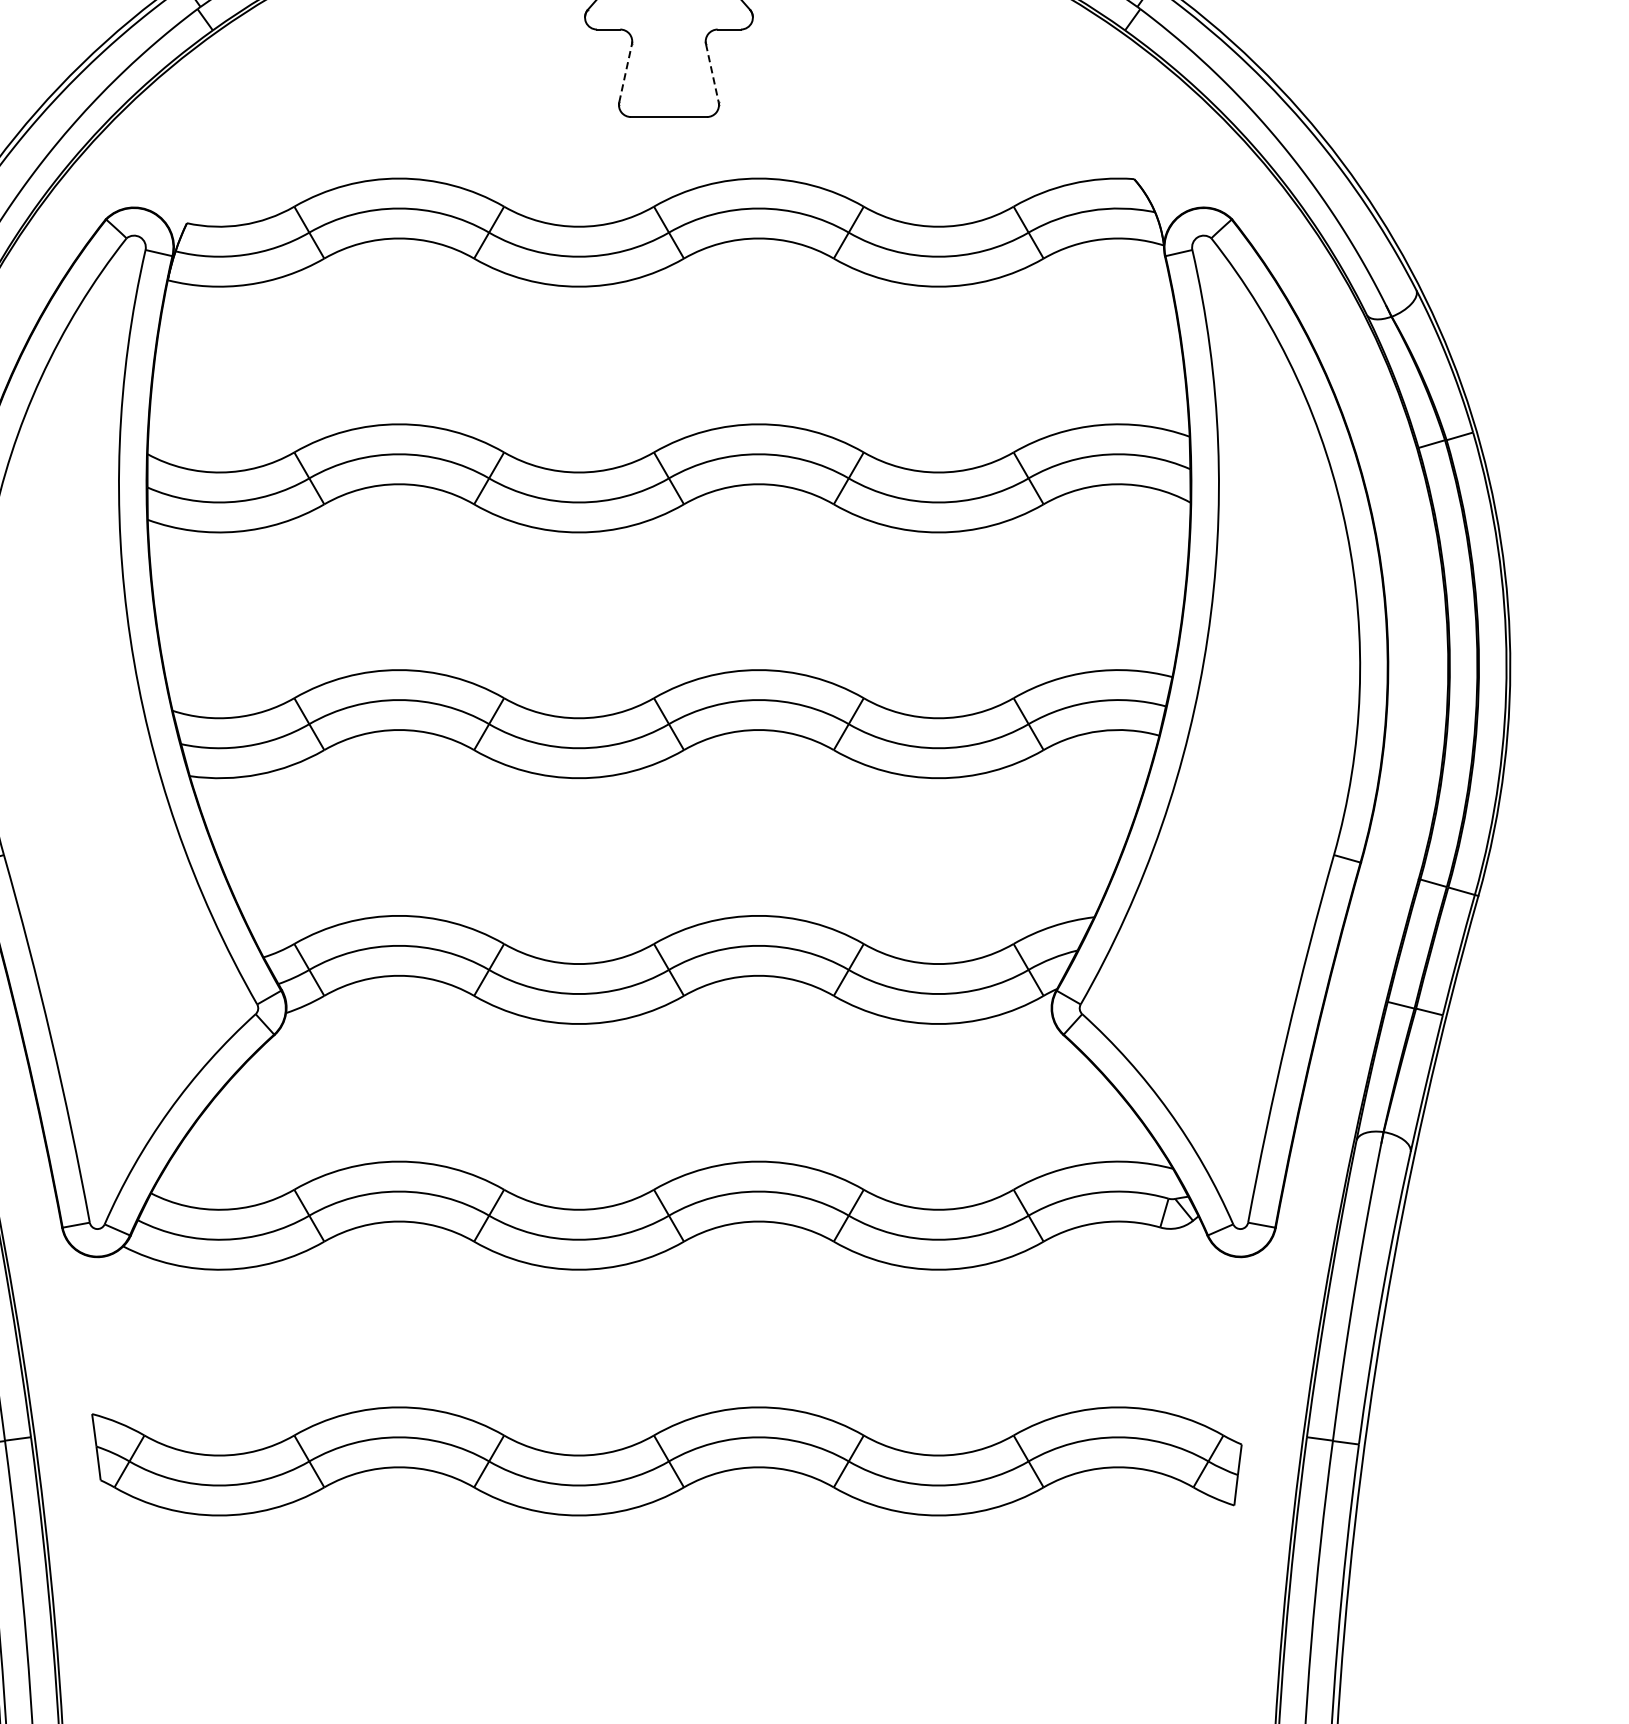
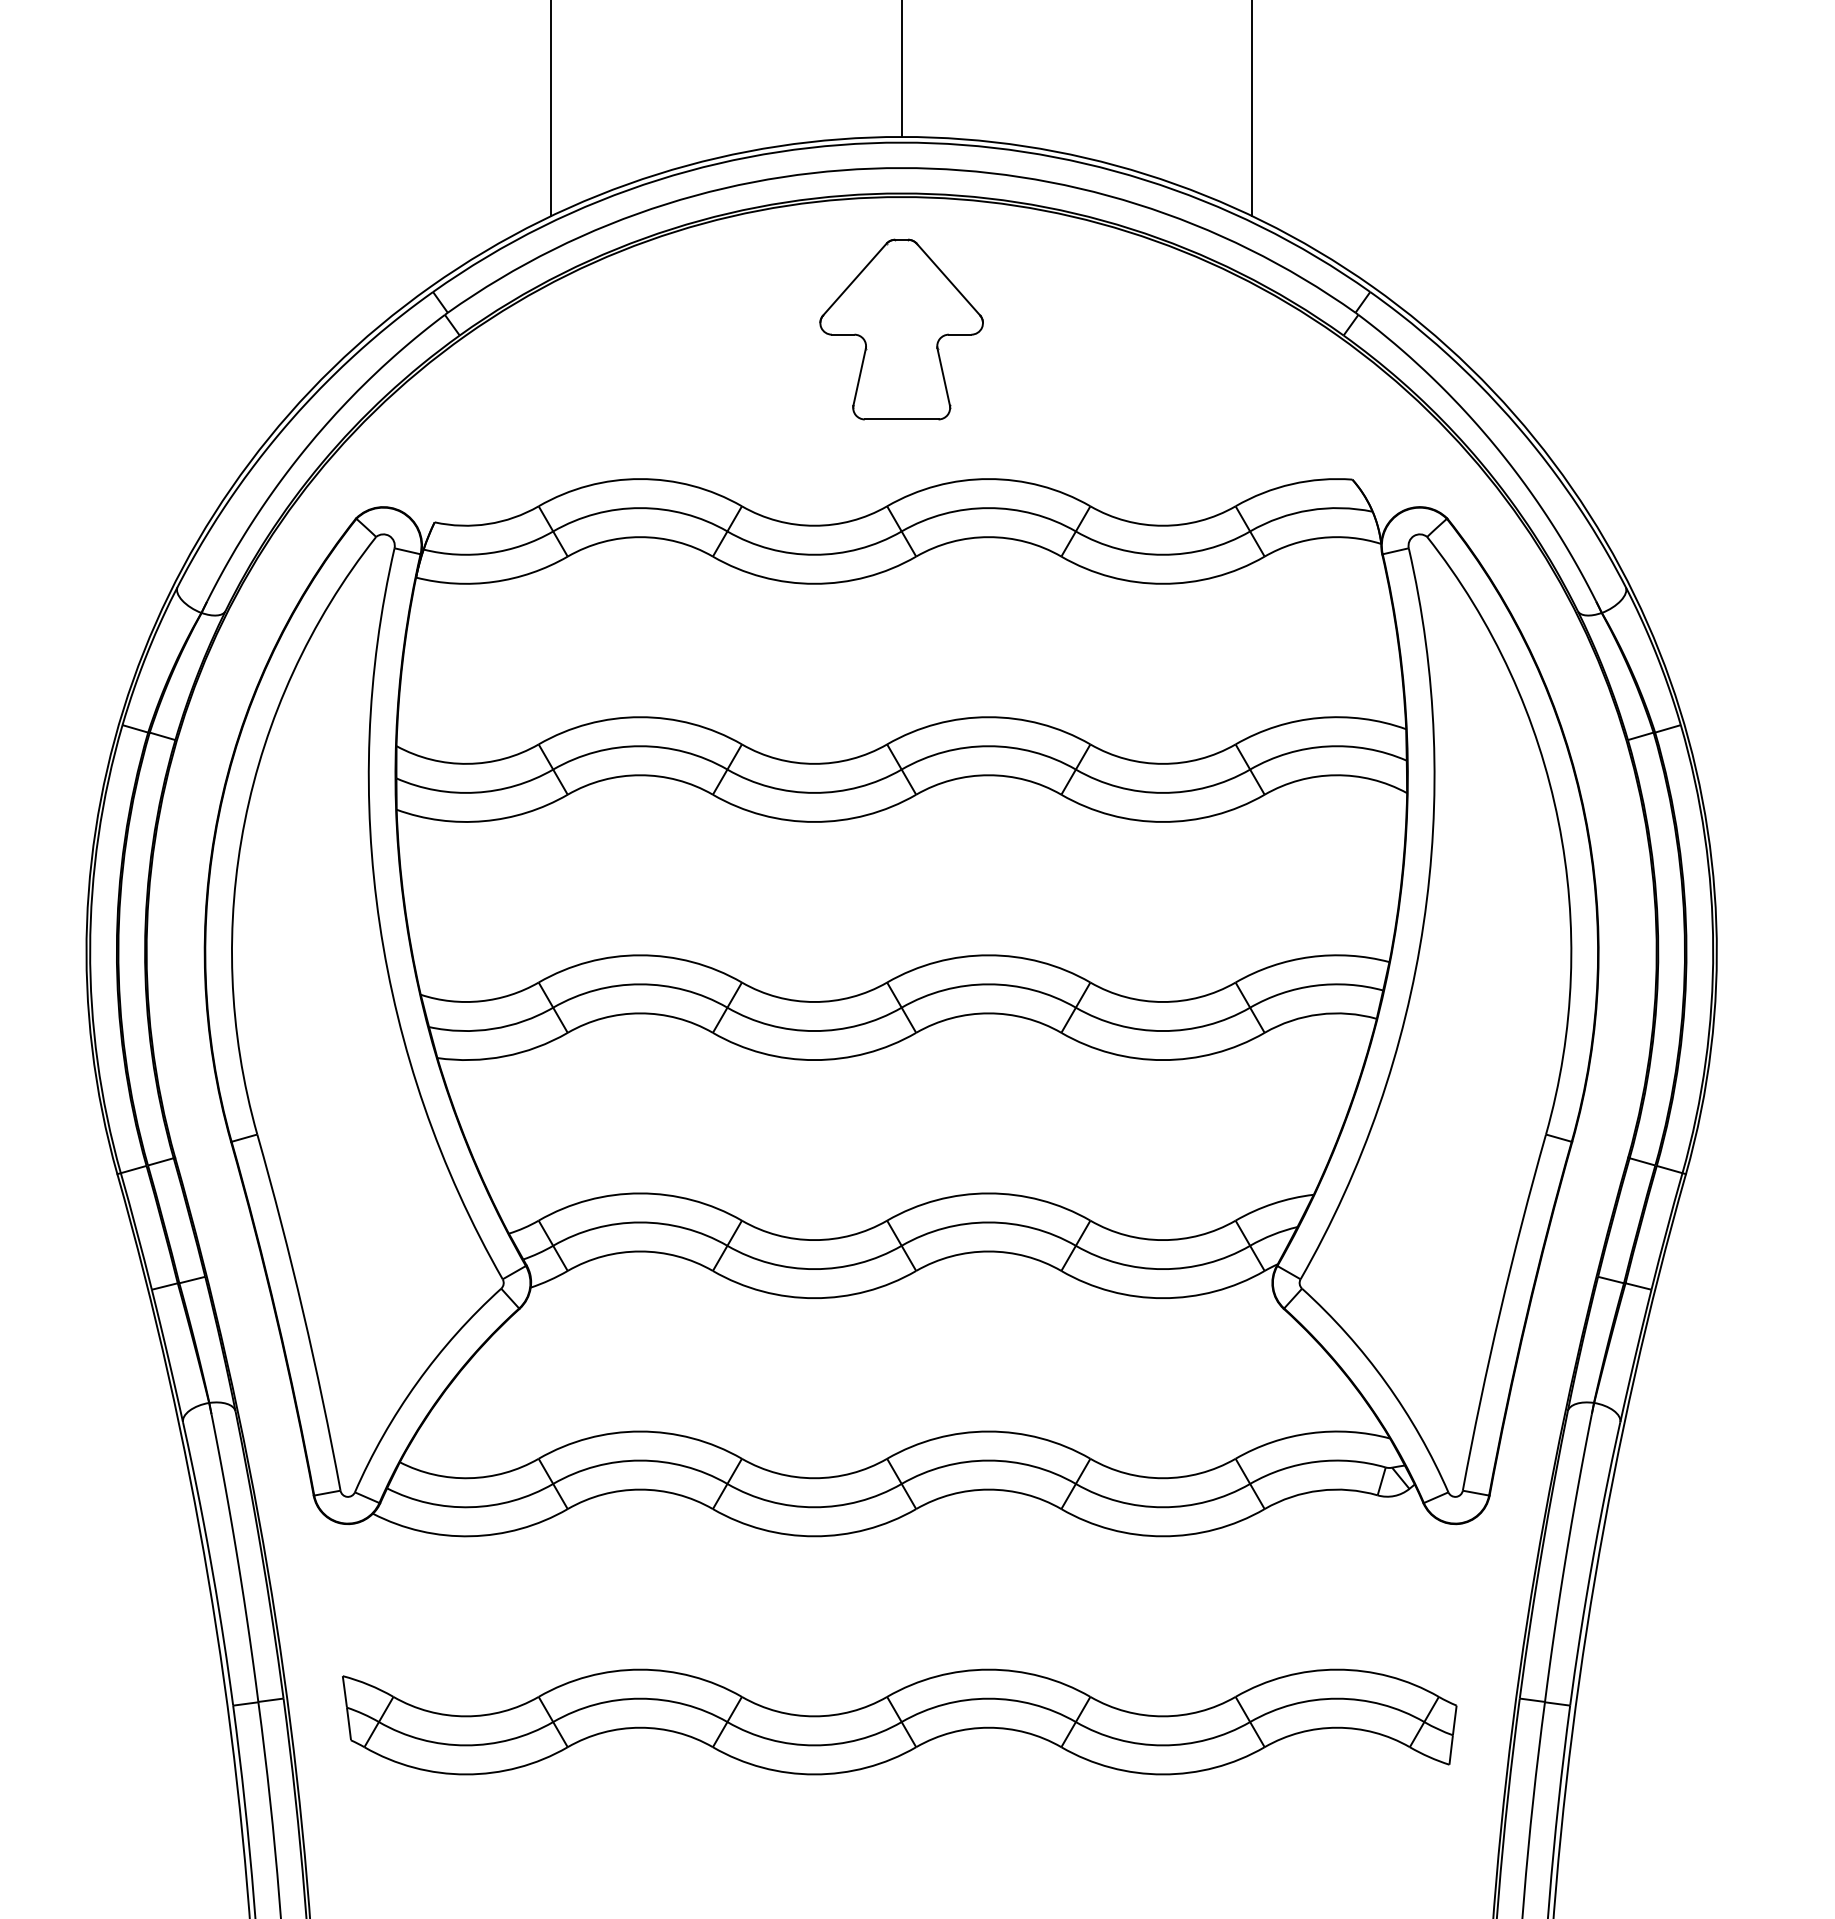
line: (625, 73) -> (859, 377), dashed -> solid
line: (712, 73) -> (943, 377), dashed -> solid

